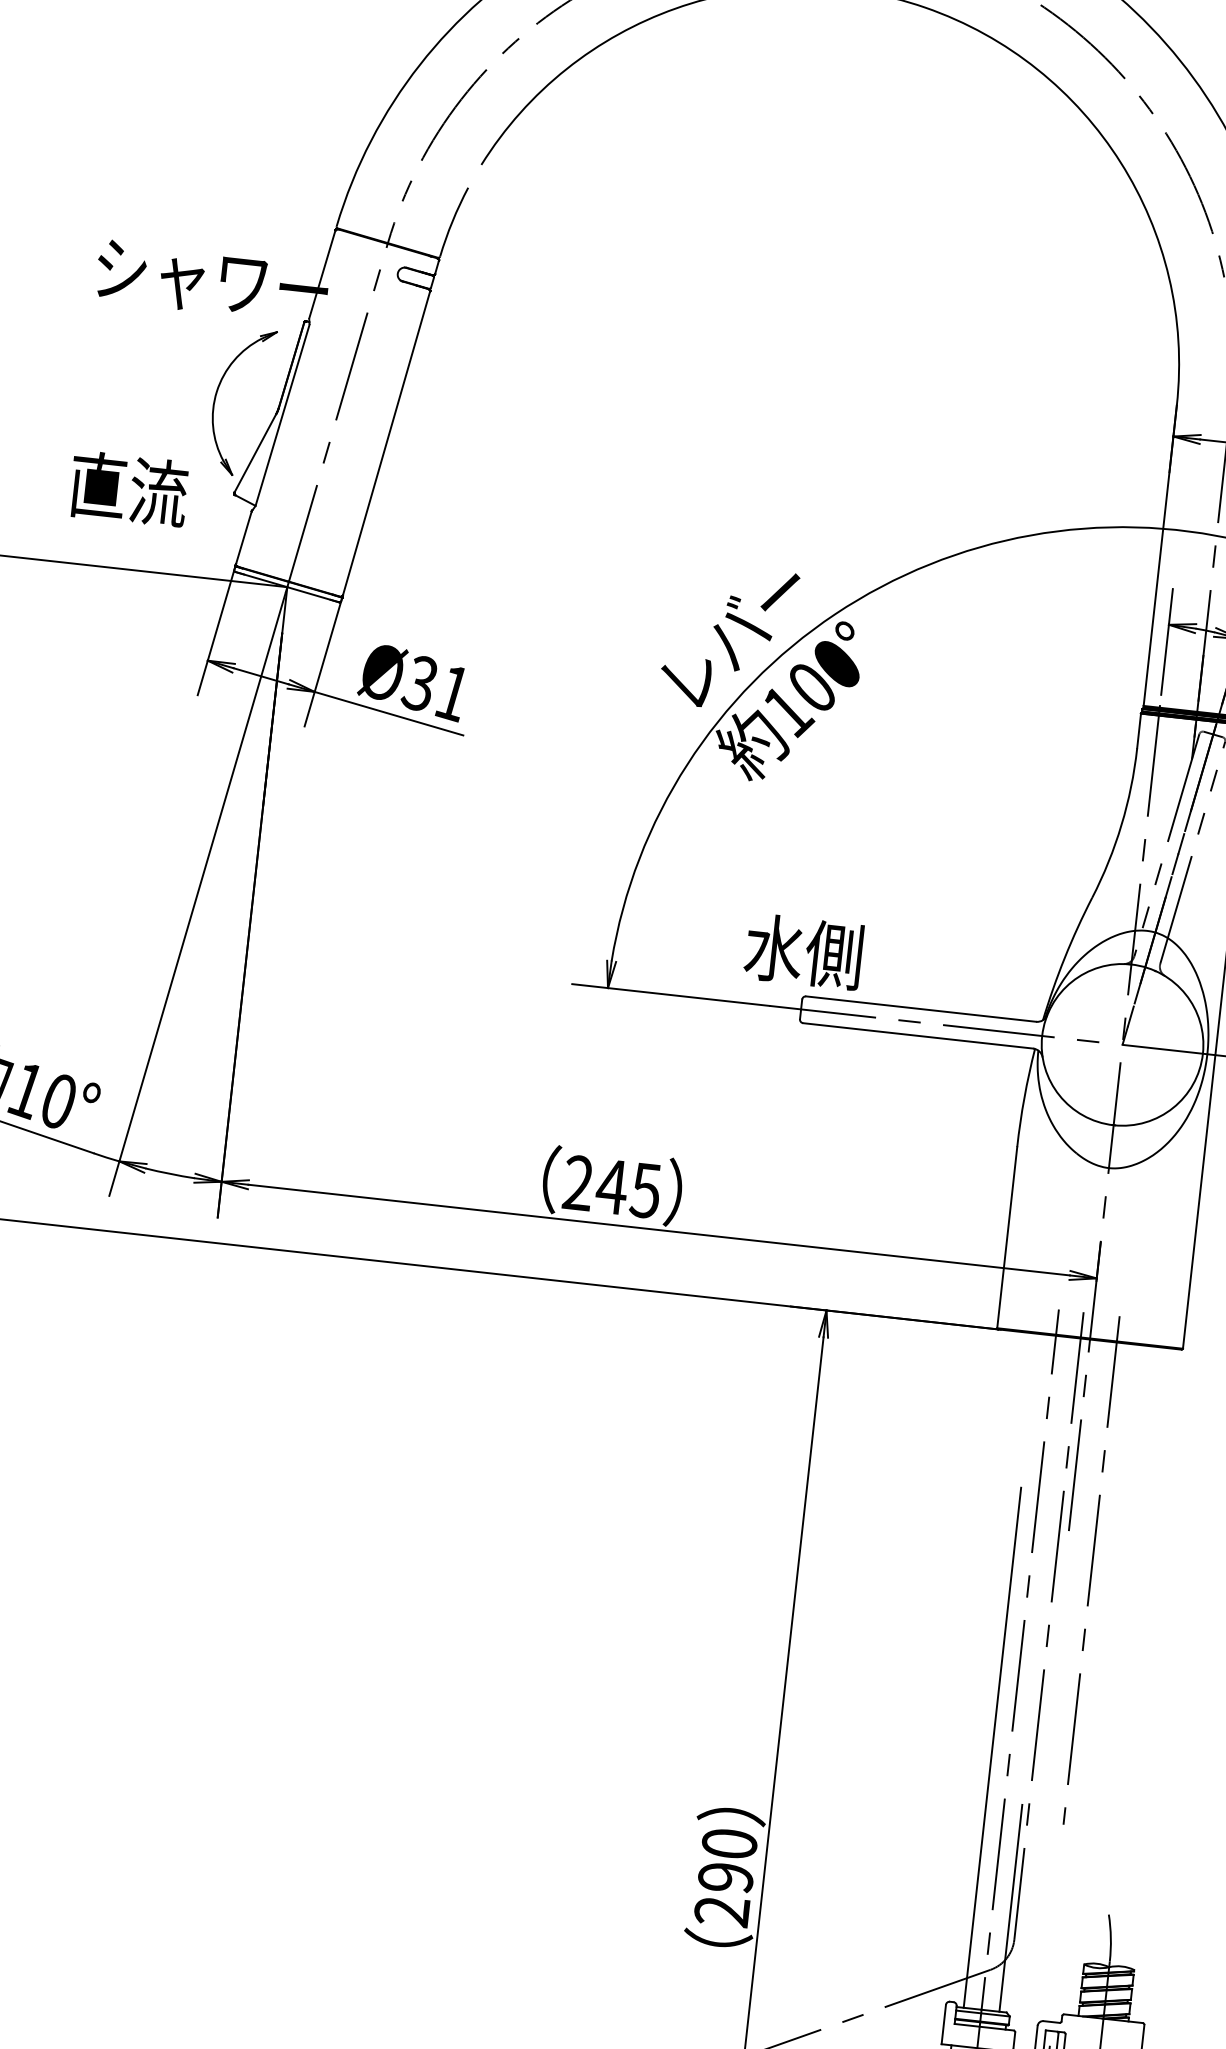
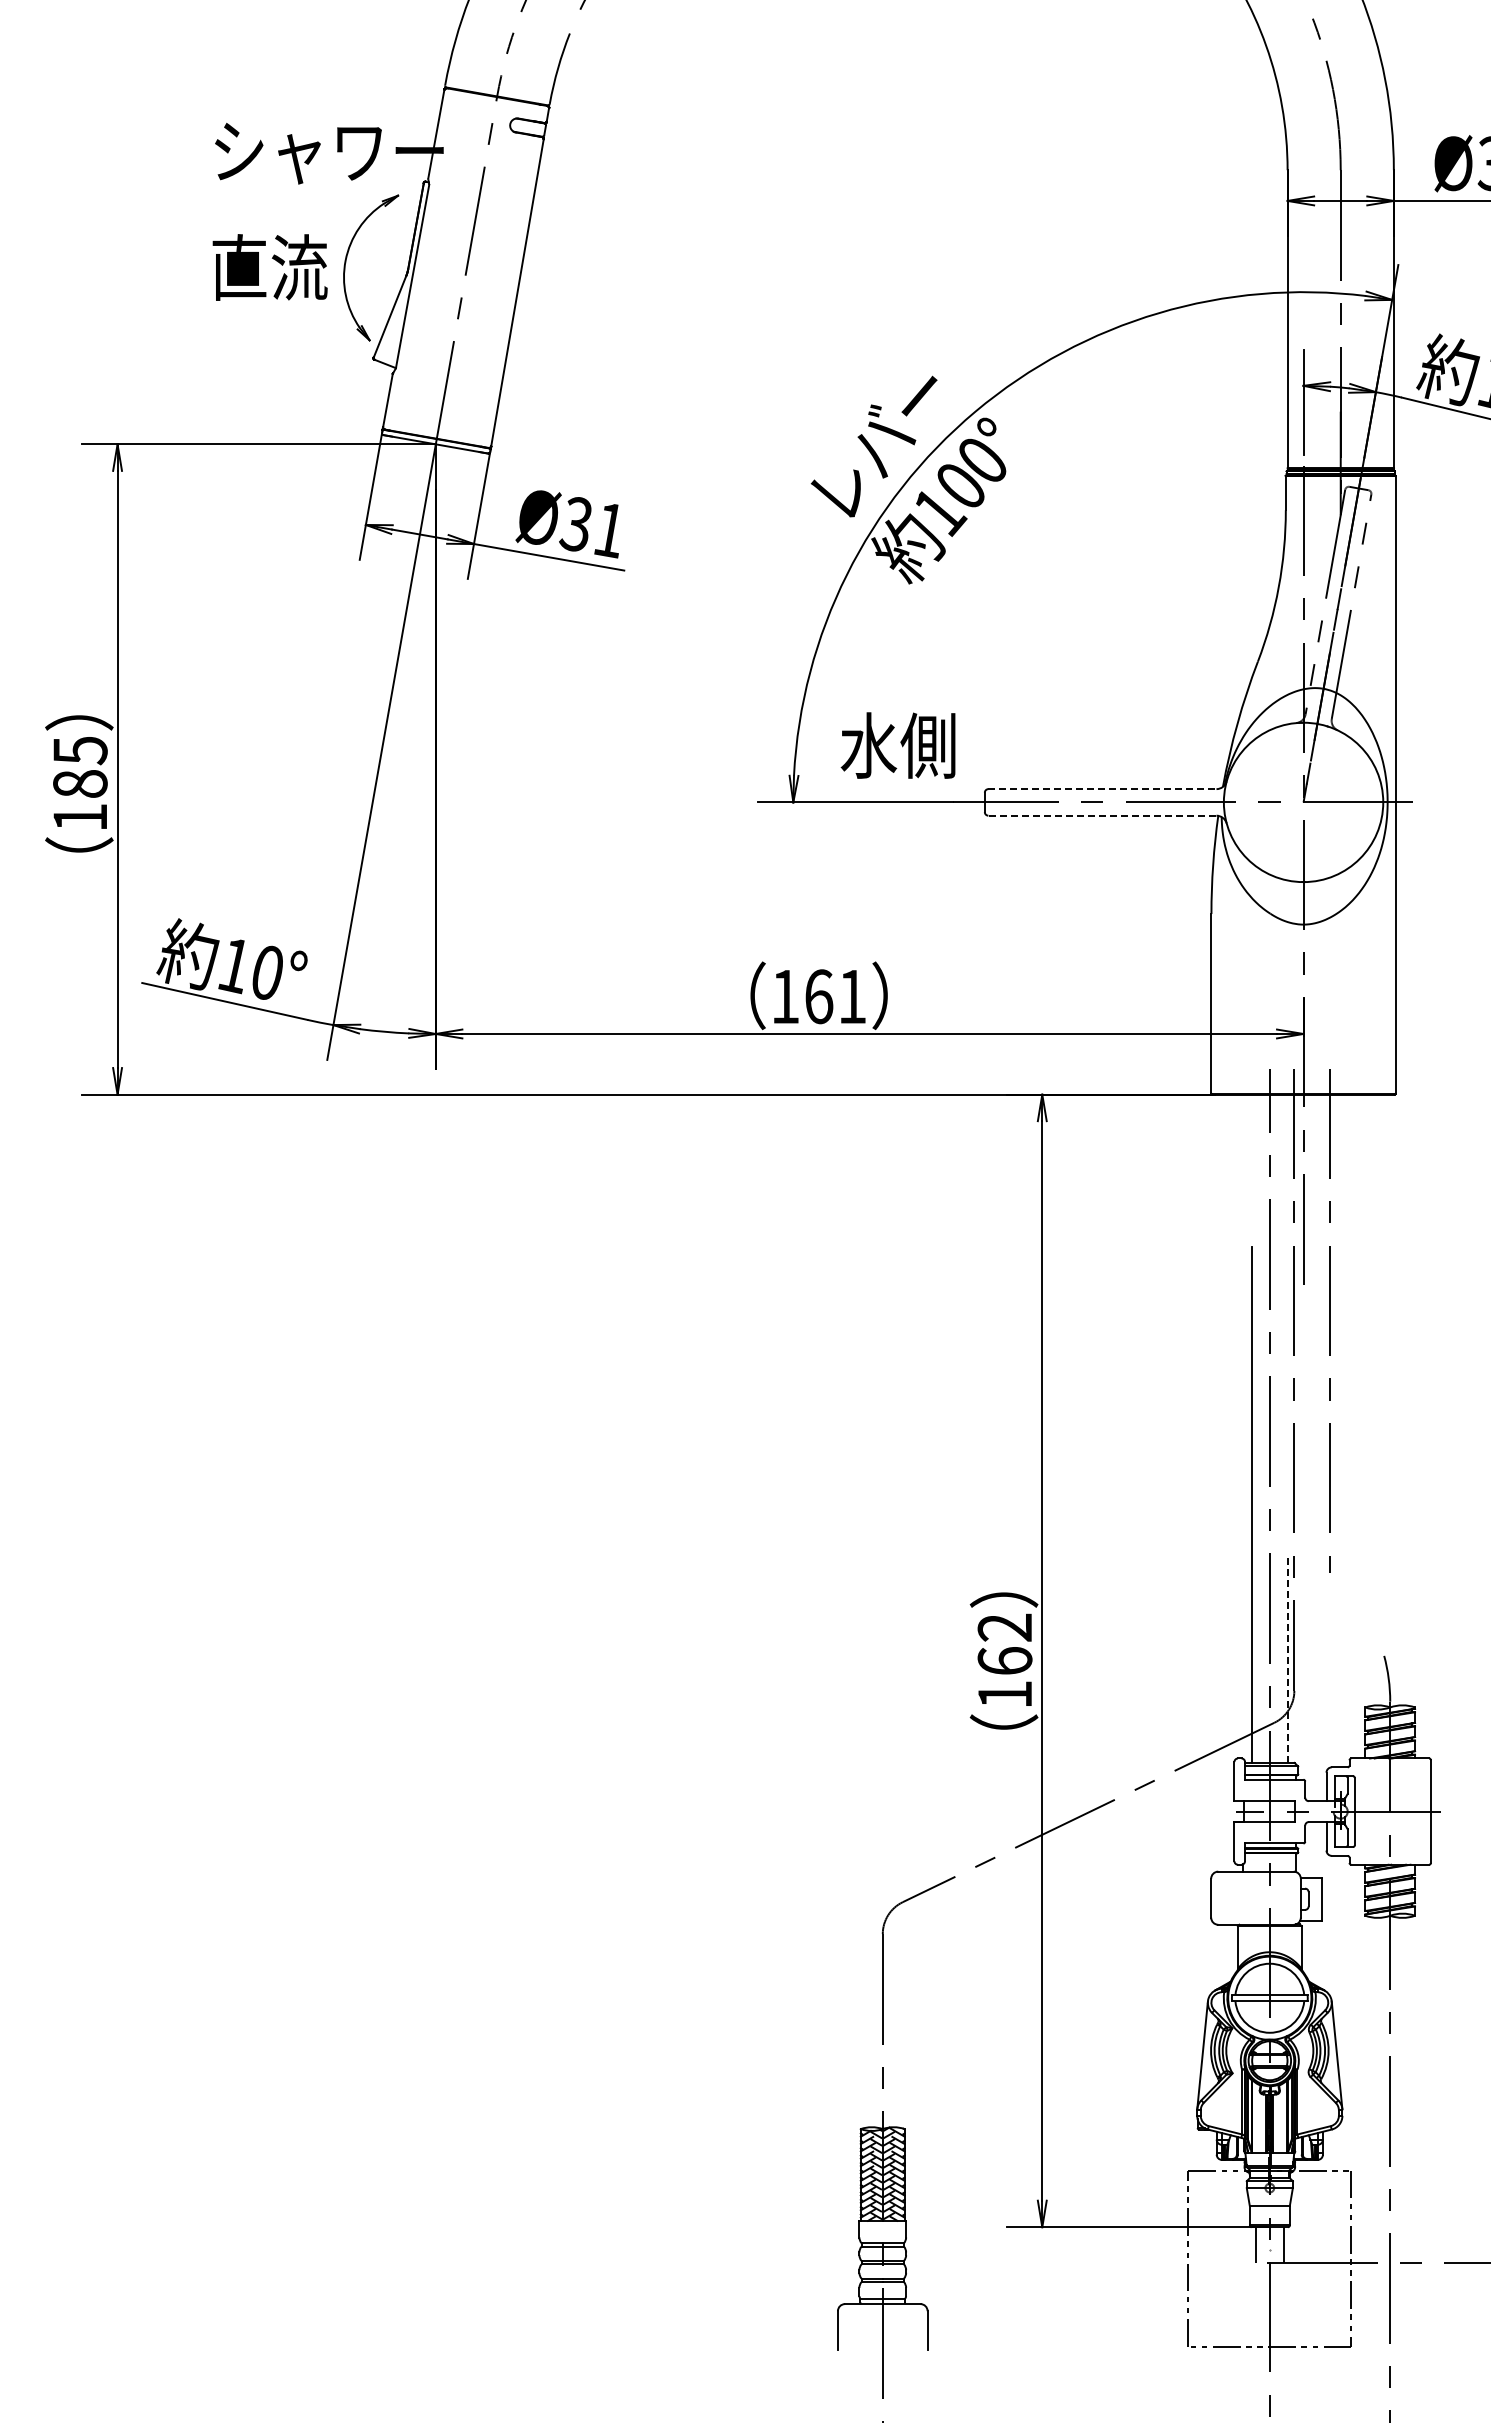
text: (128, 489) -> (269, 267), moved
text: (803, 951) -> (897, 745), moved
line: (921, 1009) -> (1102, 789), solid -> dashed
line: (917, 1035) -> (1101, 815), solid -> dashed
text: (611, 1186) -> (818, 996), 245 -> 161
text: (725, 1876) -> (1004, 1660), 290 -> 162
line: (1010, 1908) -> (1287, 1660), solid -> dashed

